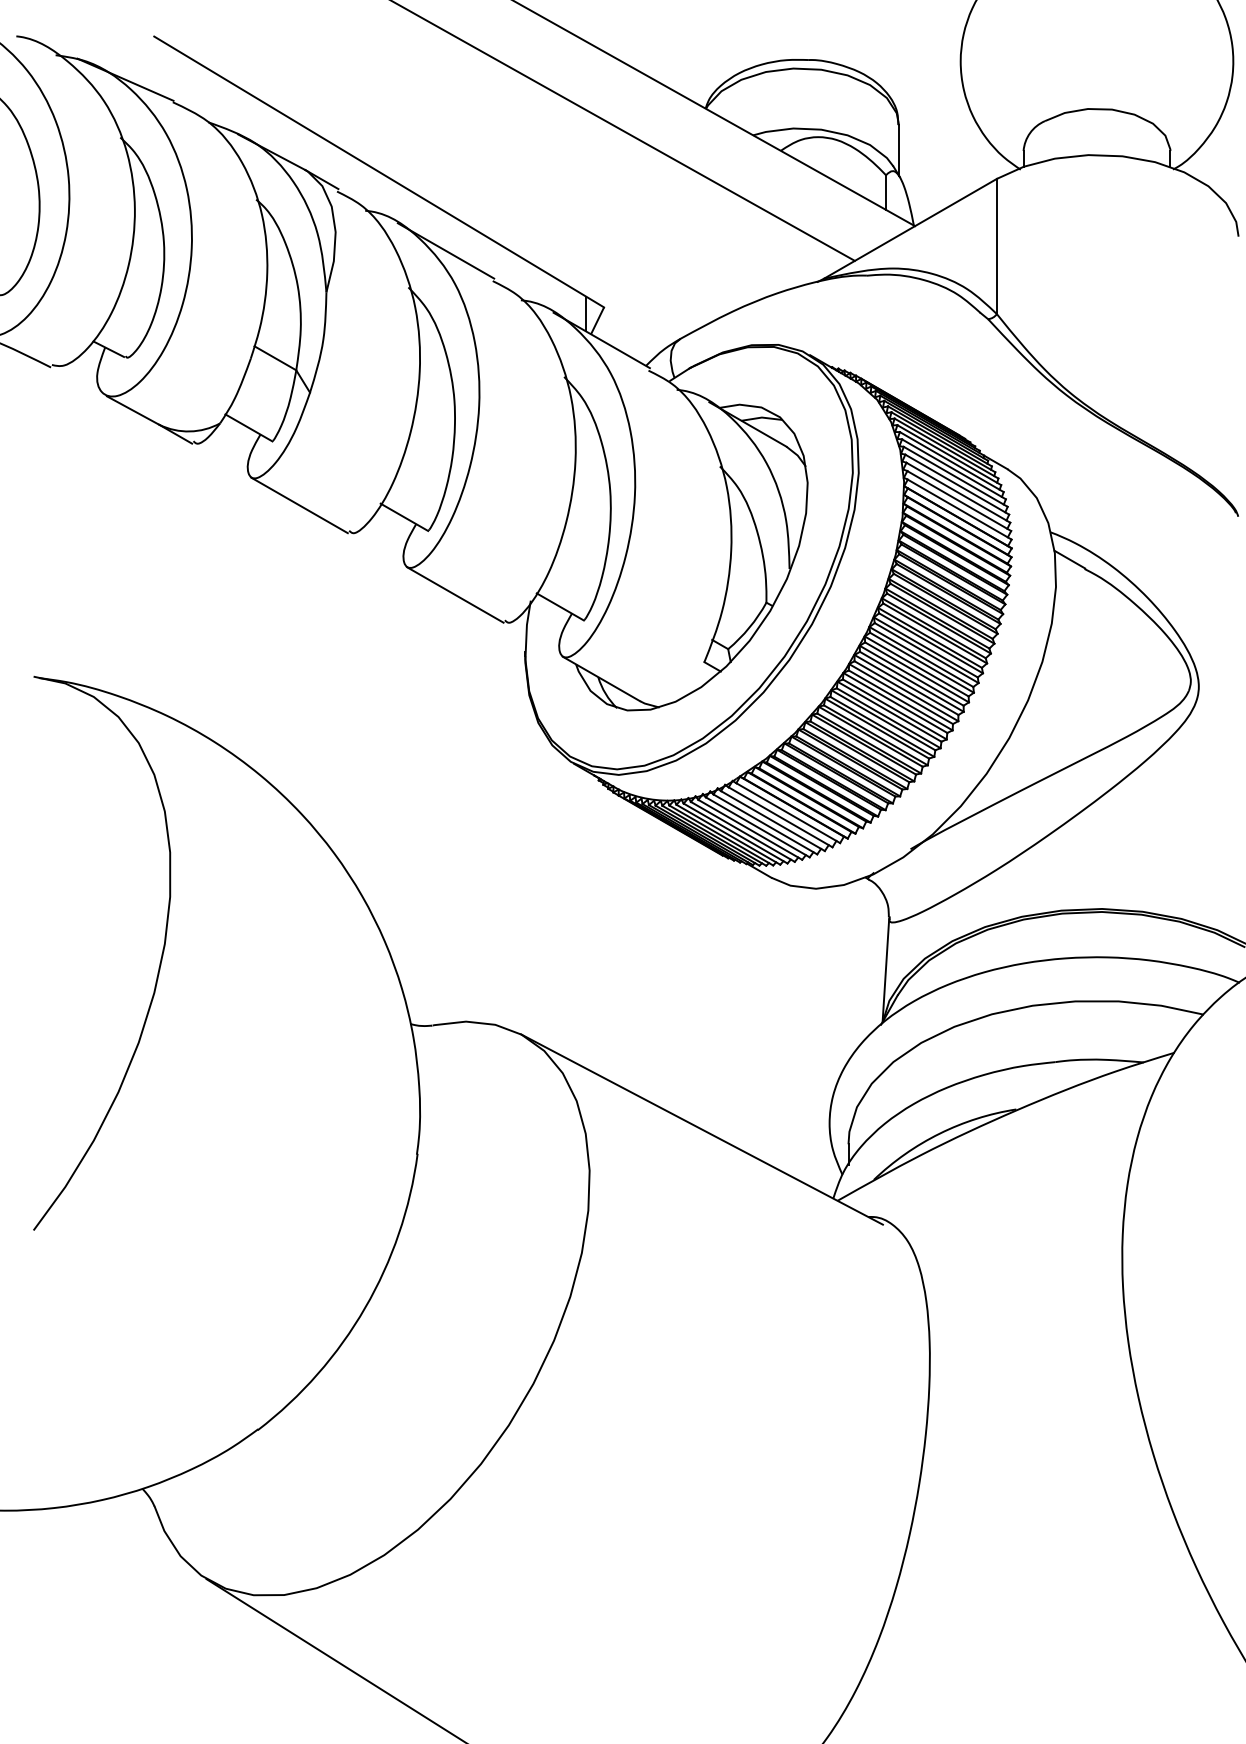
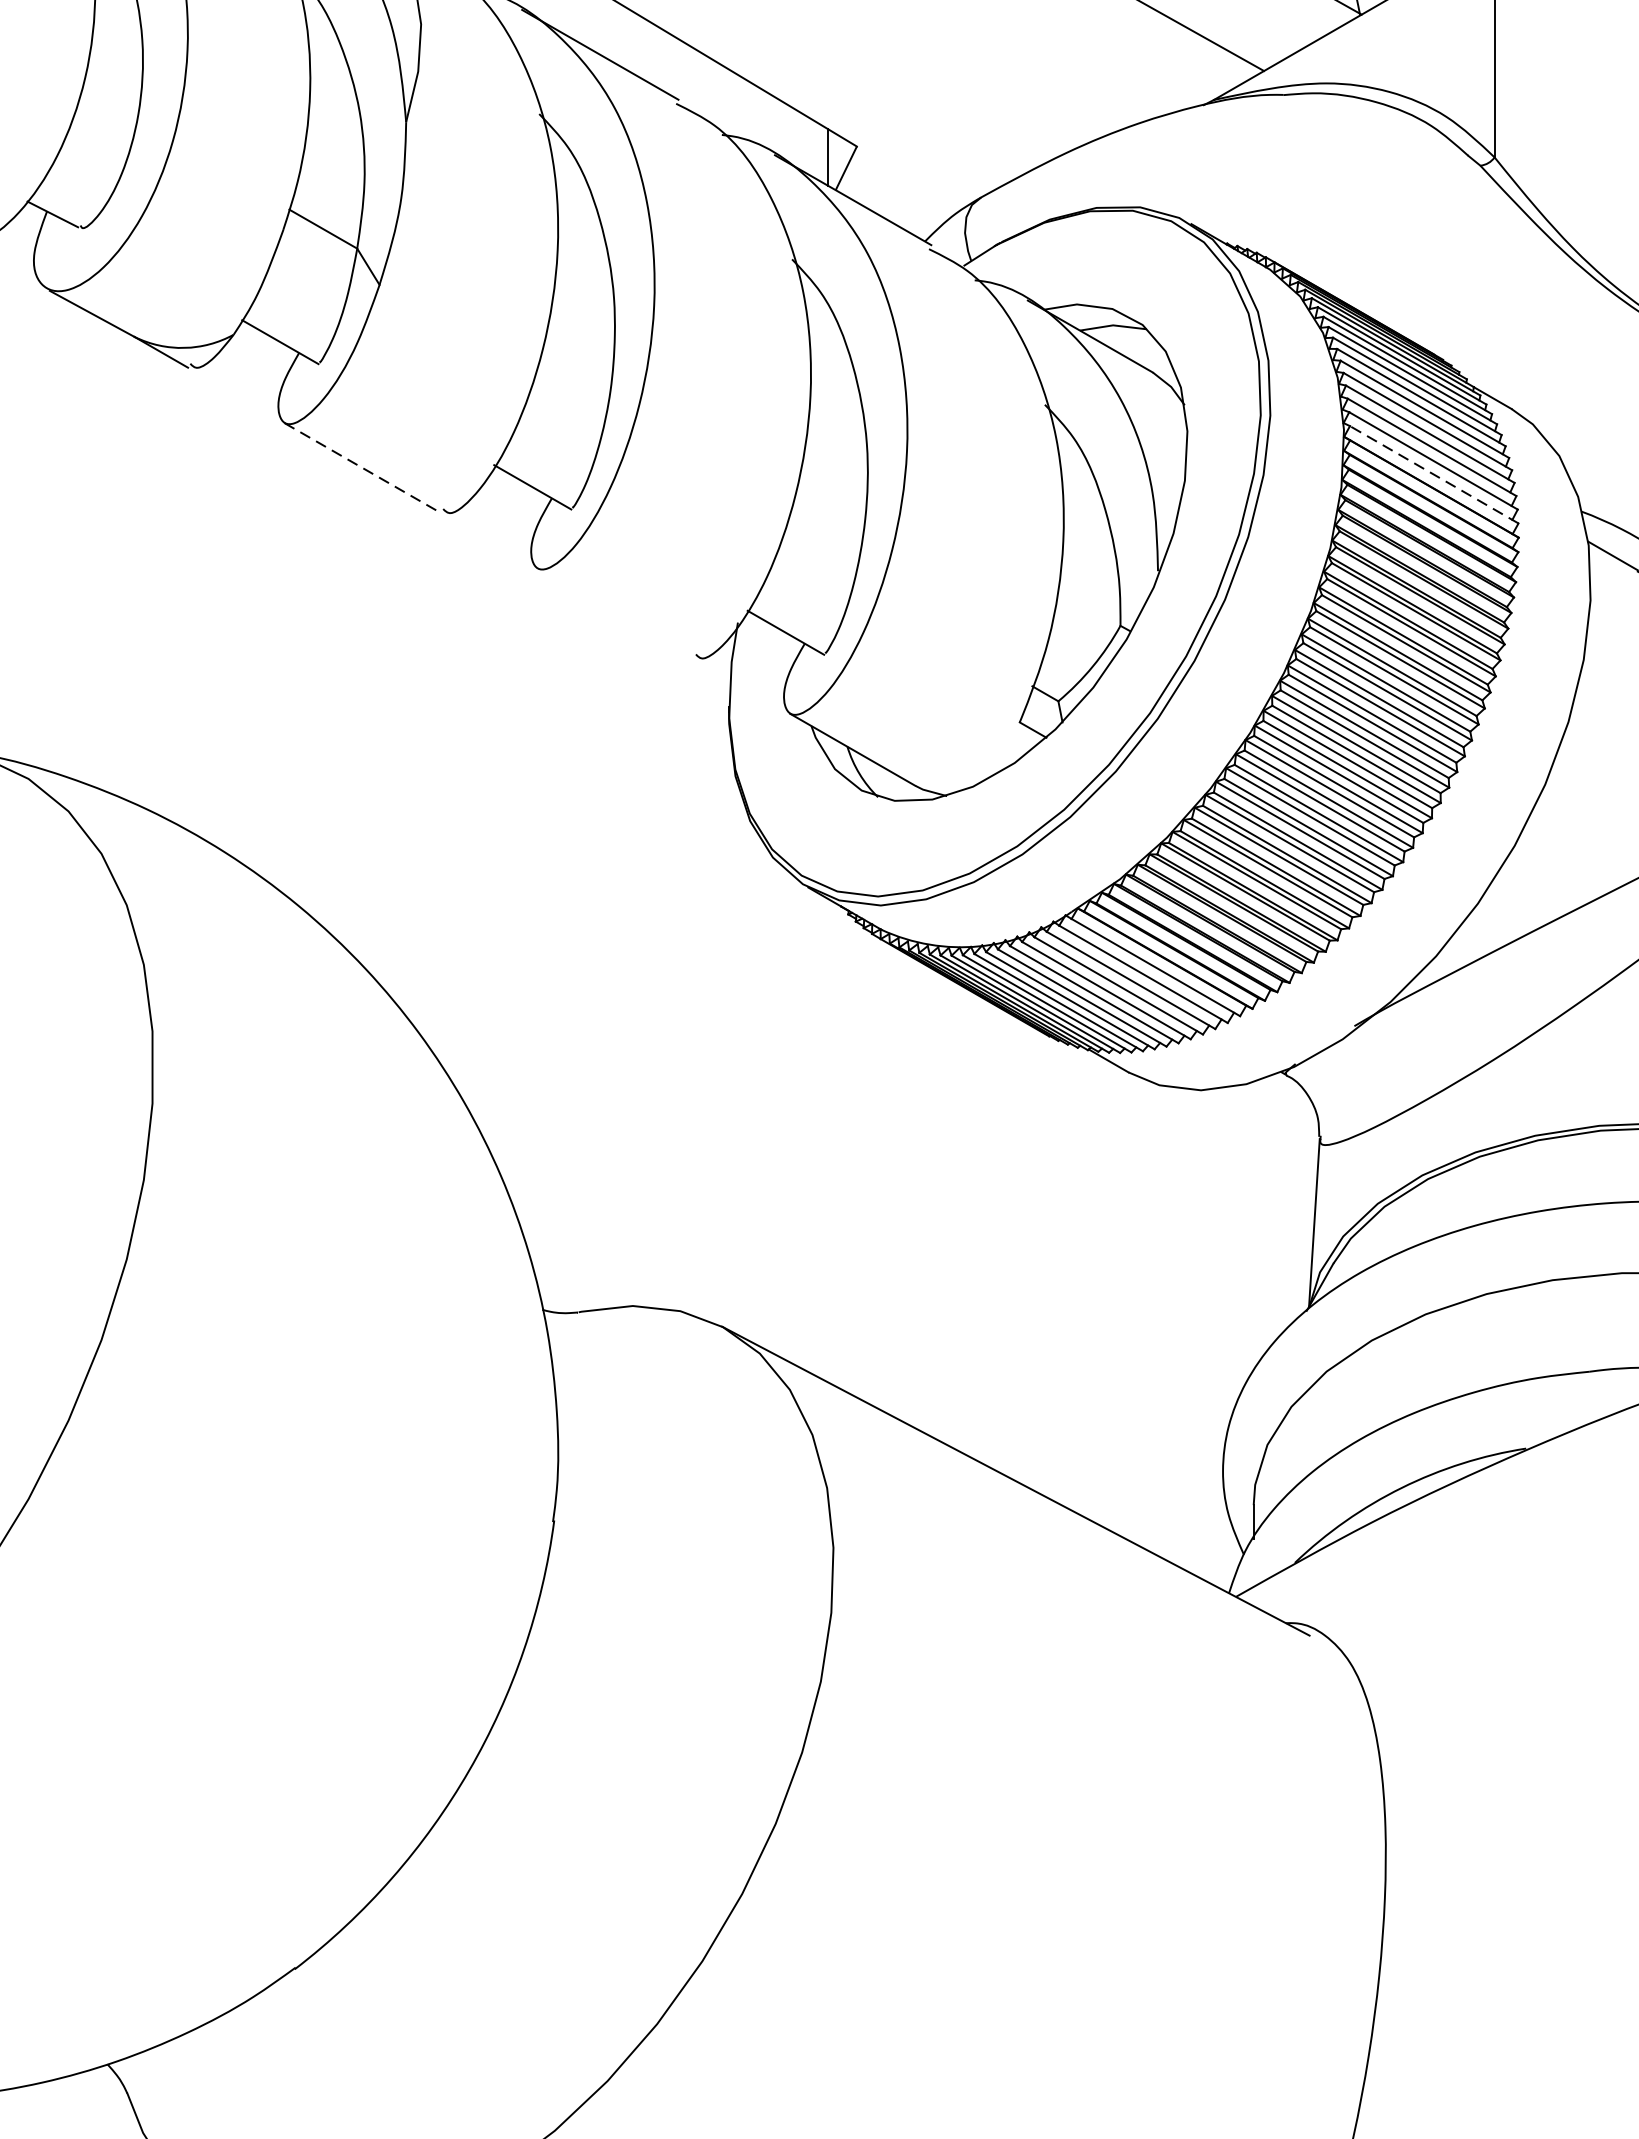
line: (299, 505) -> (362, 468), solid -> dashed
line: (959, 509) -> (1433, 474), solid -> dashed
line: (455, 594) -> (615, 612), removed

